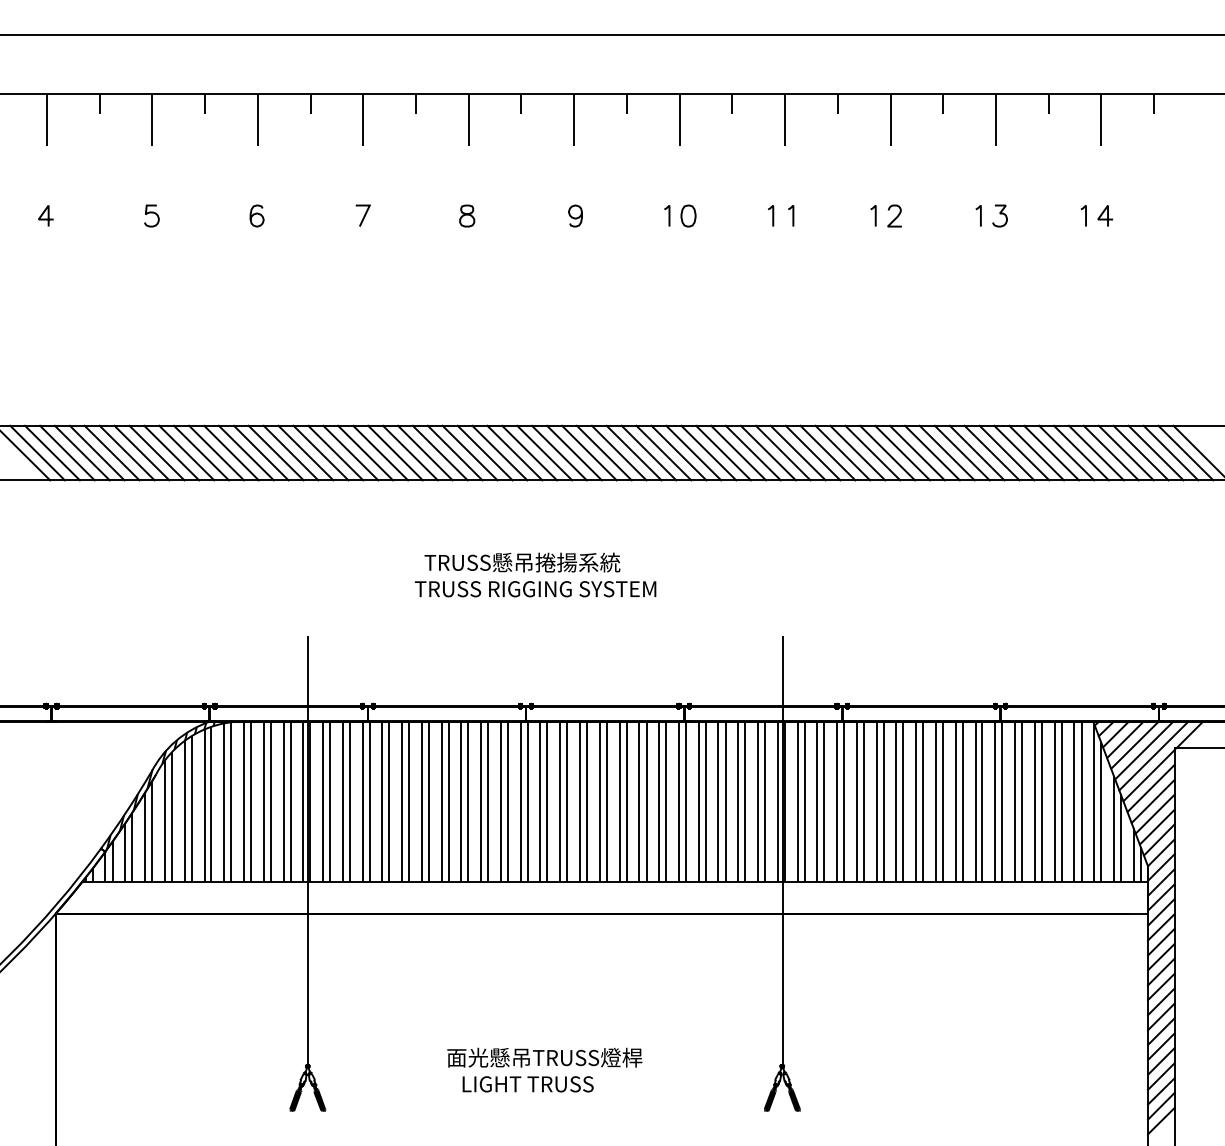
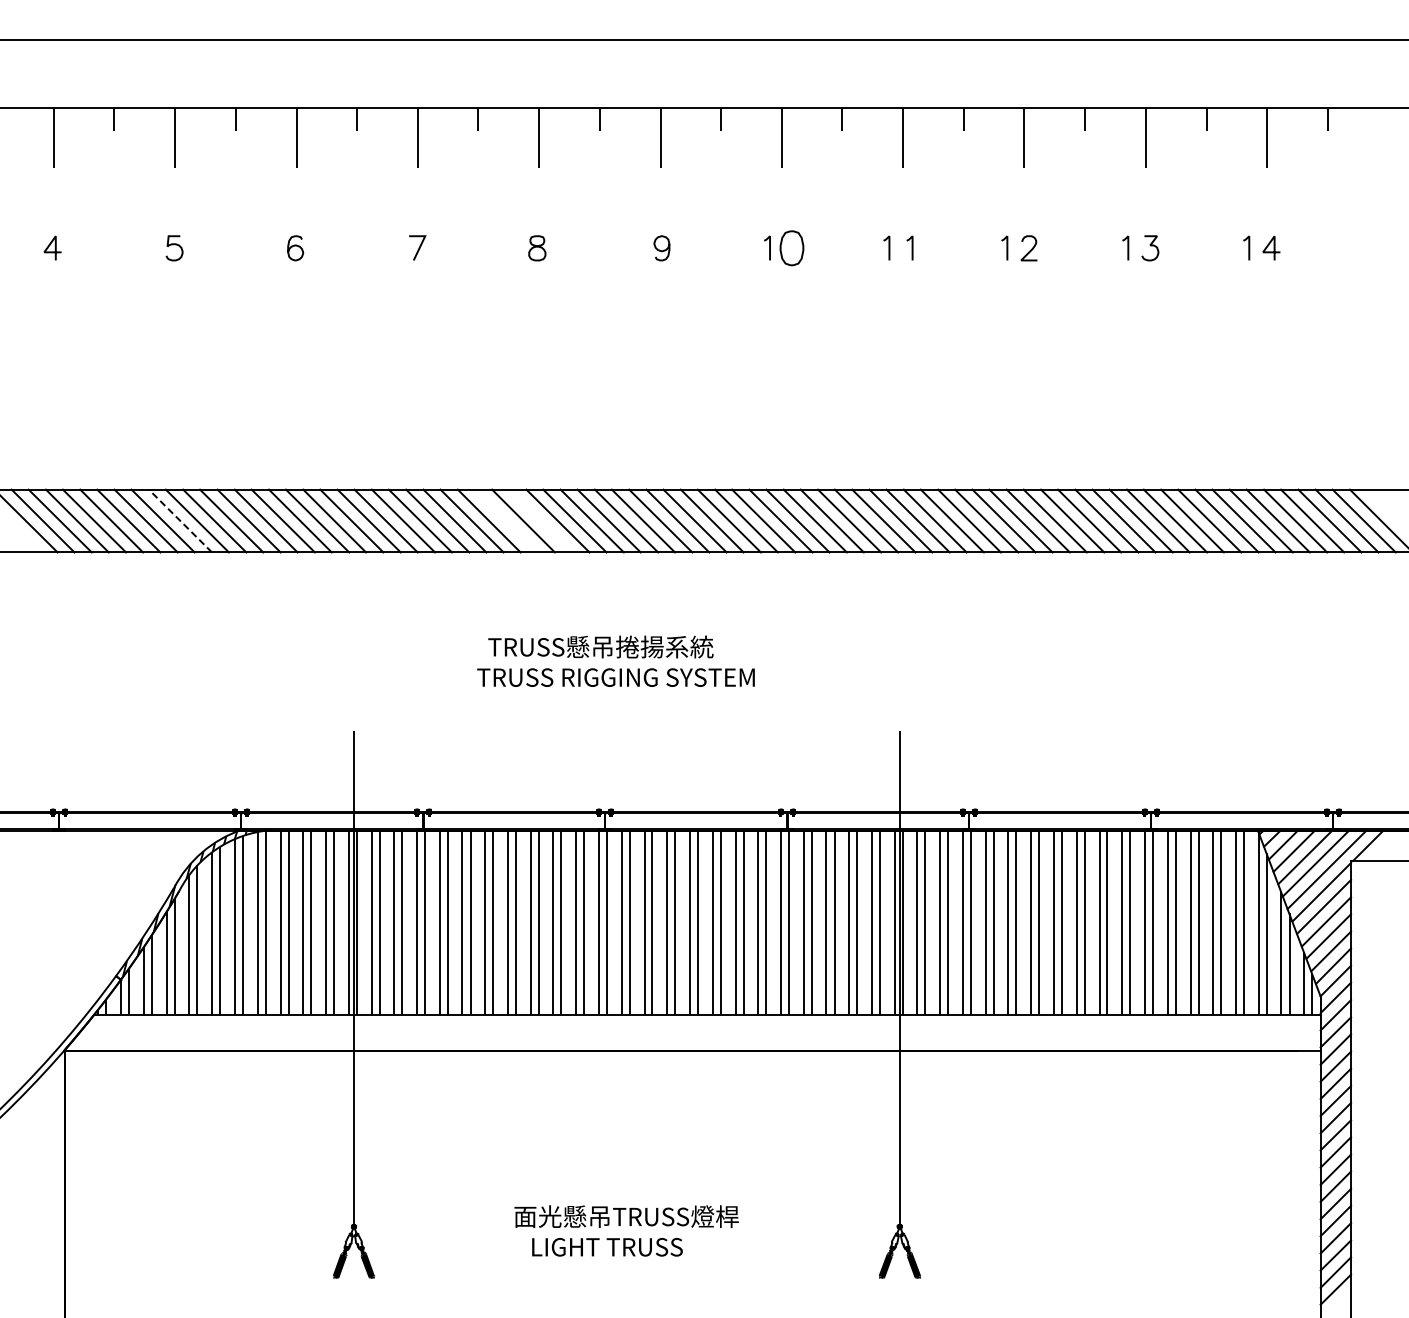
part: (688, 216) -> (791, 248), size x1.4
line: (439, 452) -> (505, 520), removed
line: (469, 452) -> (540, 520), removed
line: (157, 453) -> (180, 521), solid -> dashed

